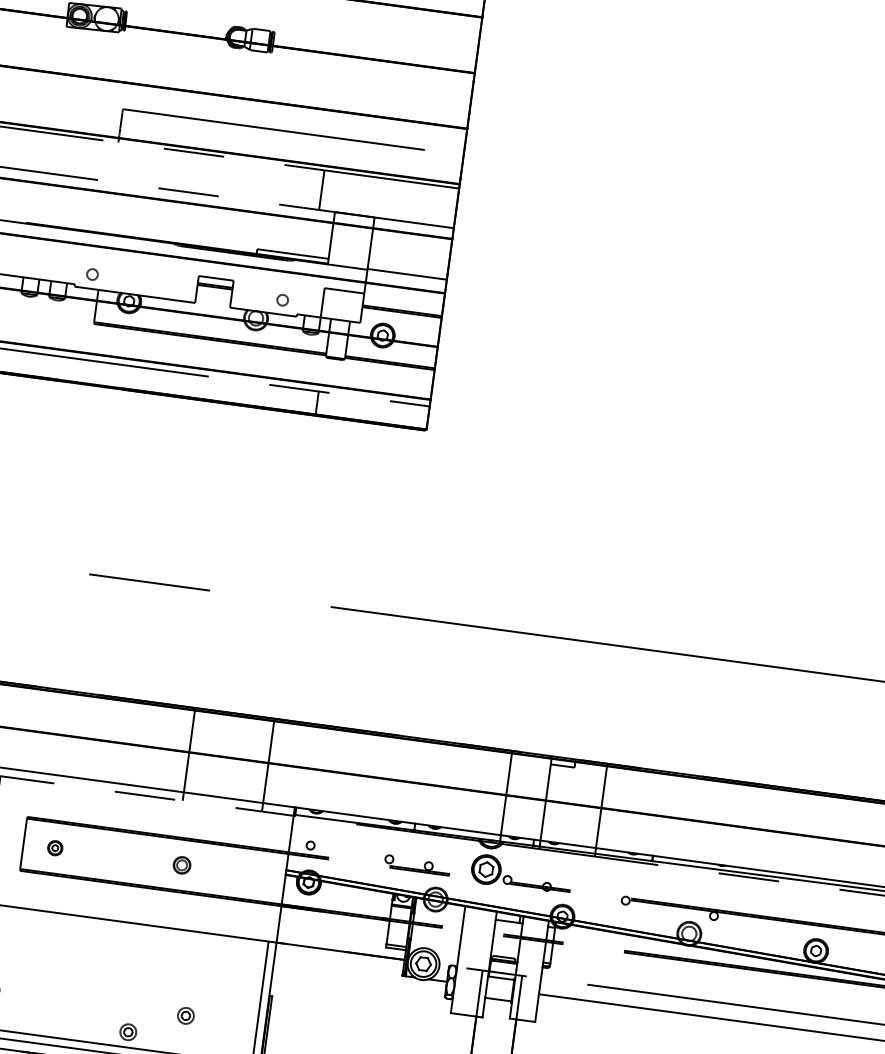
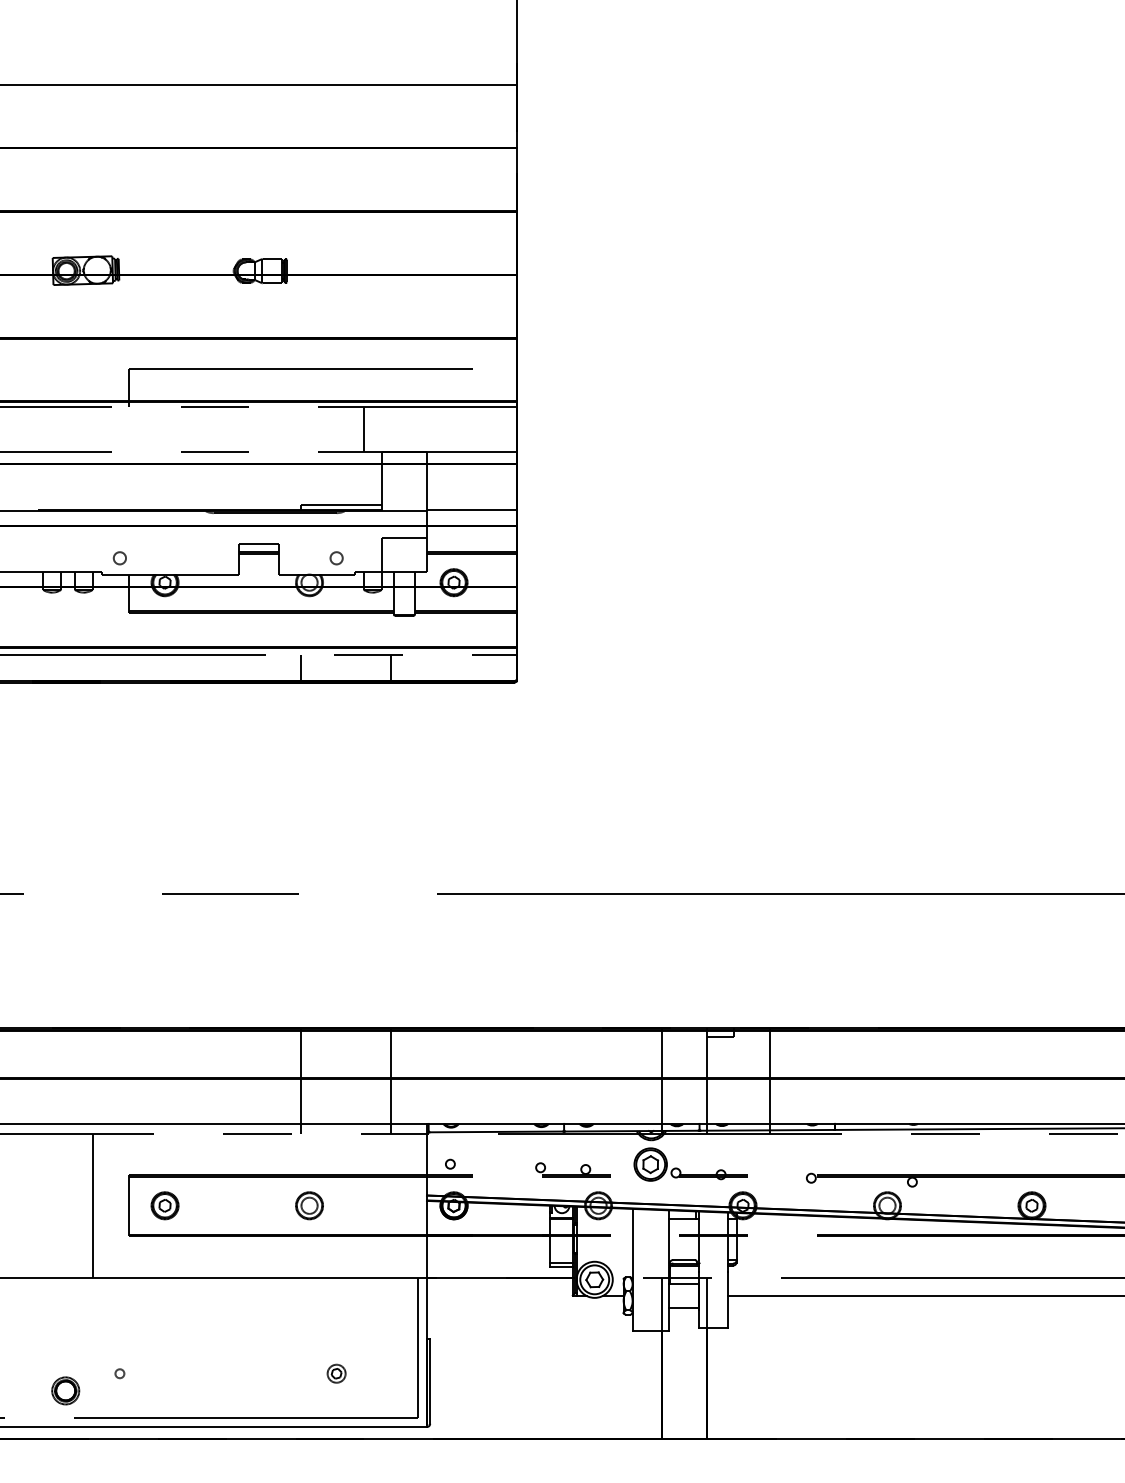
line: (238, 391) -> (300, 667), added
part: (54, 847) -> (164, 1205), size x1.67
part: (182, 865) -> (309, 1205), size x1.43
part: (128, 1032) -> (274, 1400), removed

